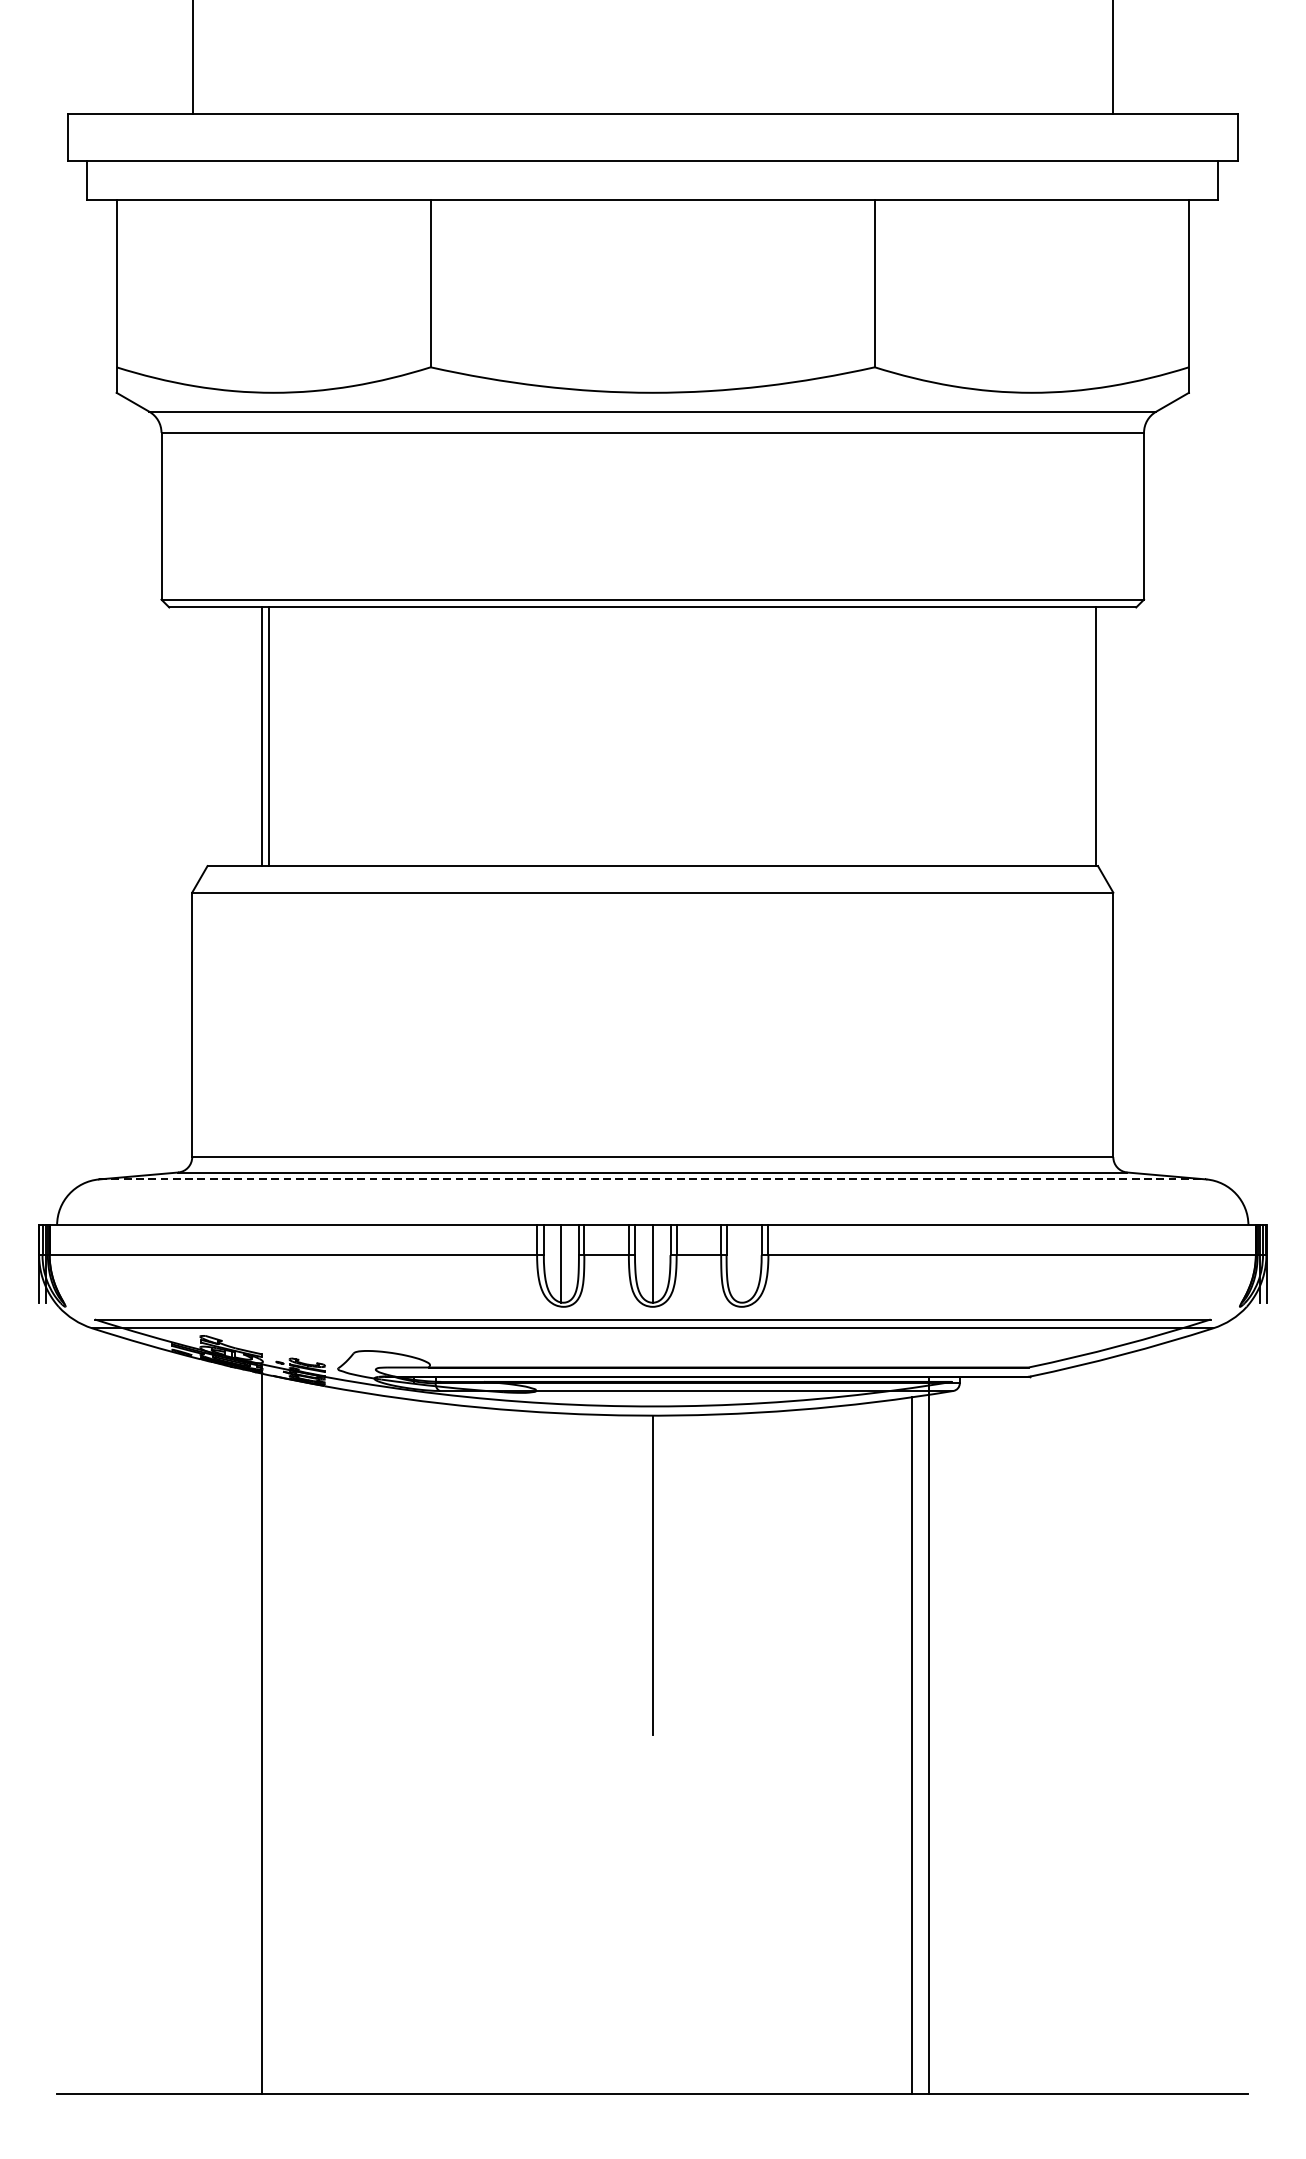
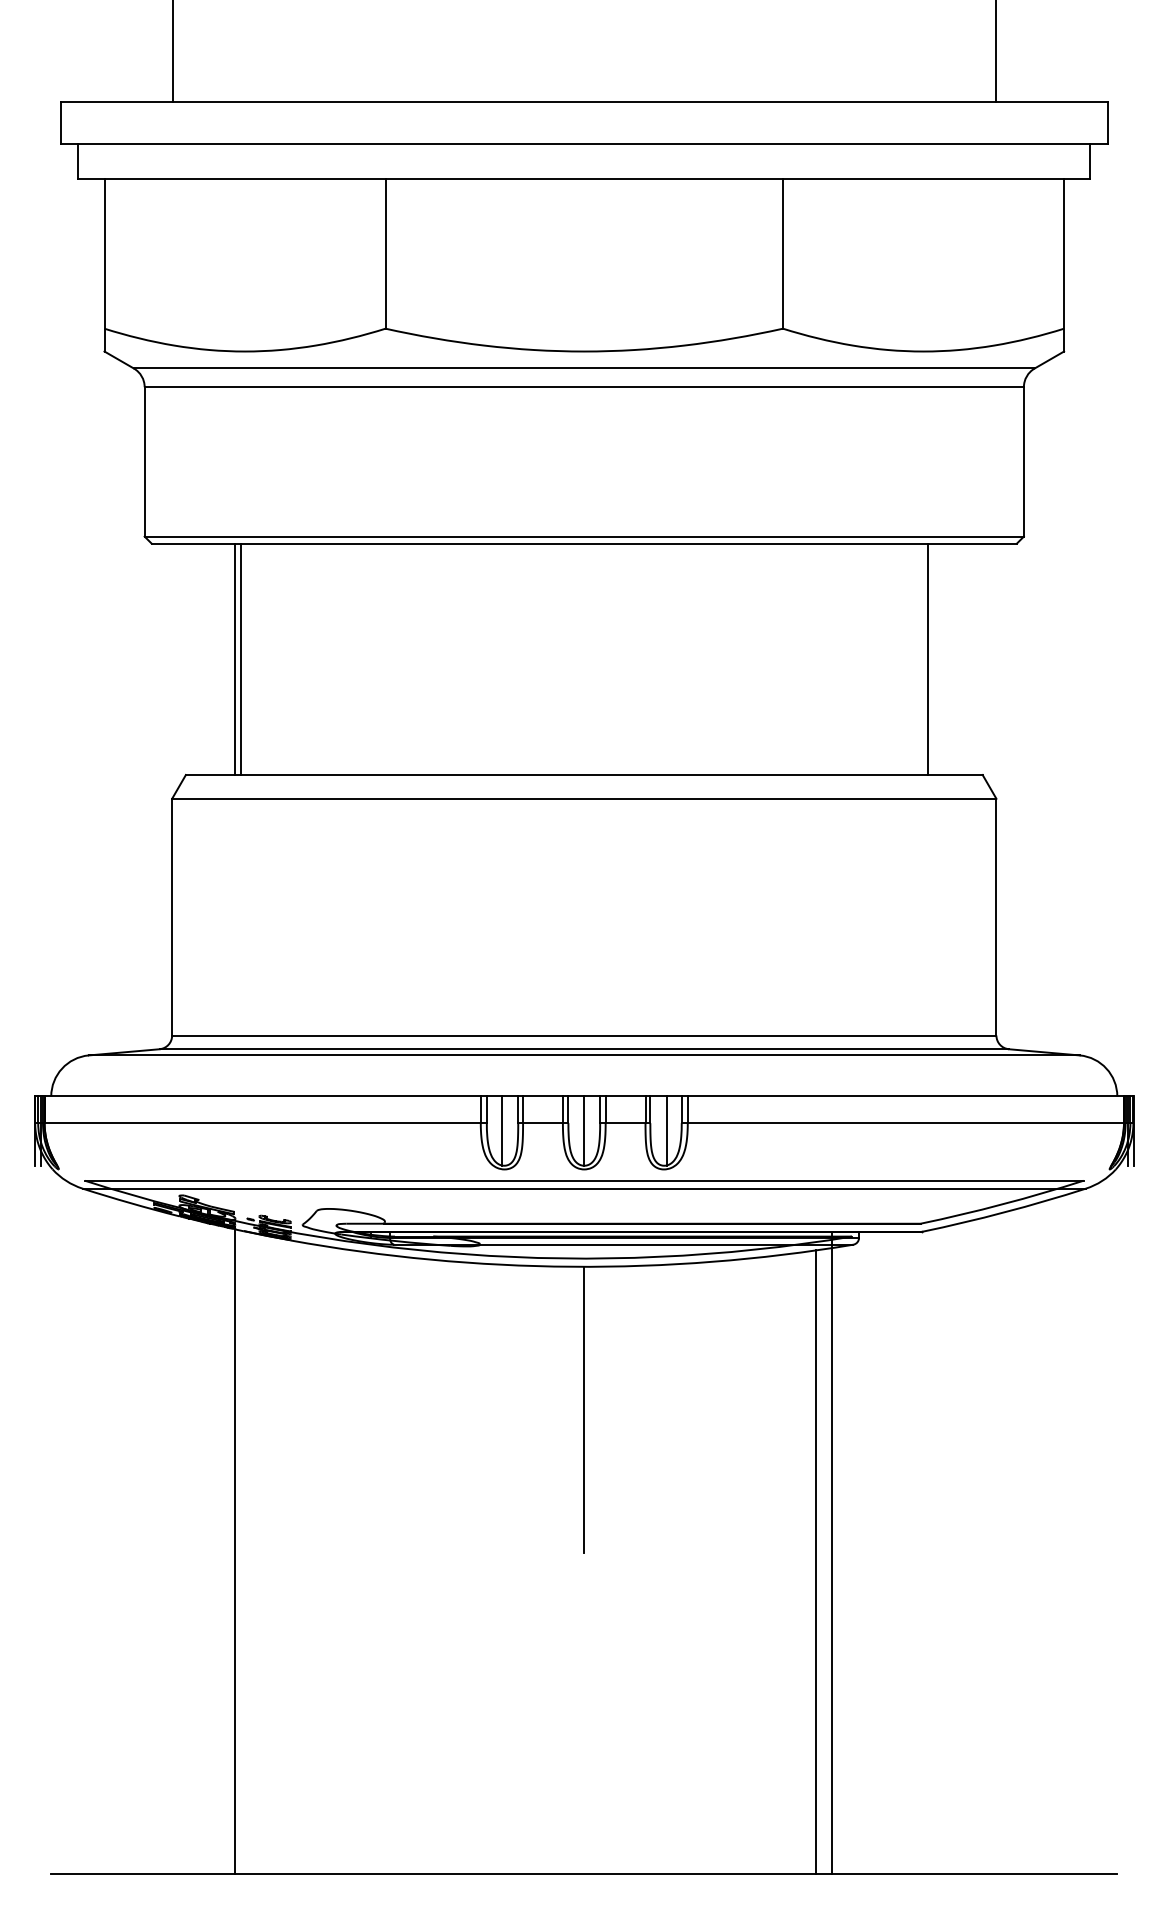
line: (1095, 736) -> (927, 659), moved
line: (653, 1179) -> (584, 1055), dashed -> solid
line: (744, 1263) -> (666, 1130), added

